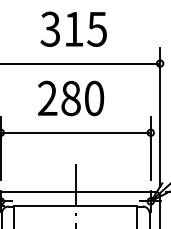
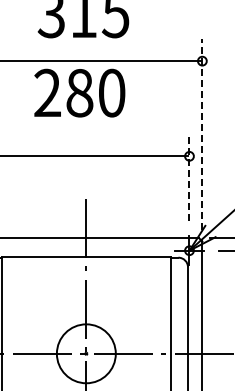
text: (70, 98) -> (79, 92), moved
line: (160, 116) -> (202, 134), solid -> dashed
line: (150, 148) -> (189, 177), solid -> dashed

